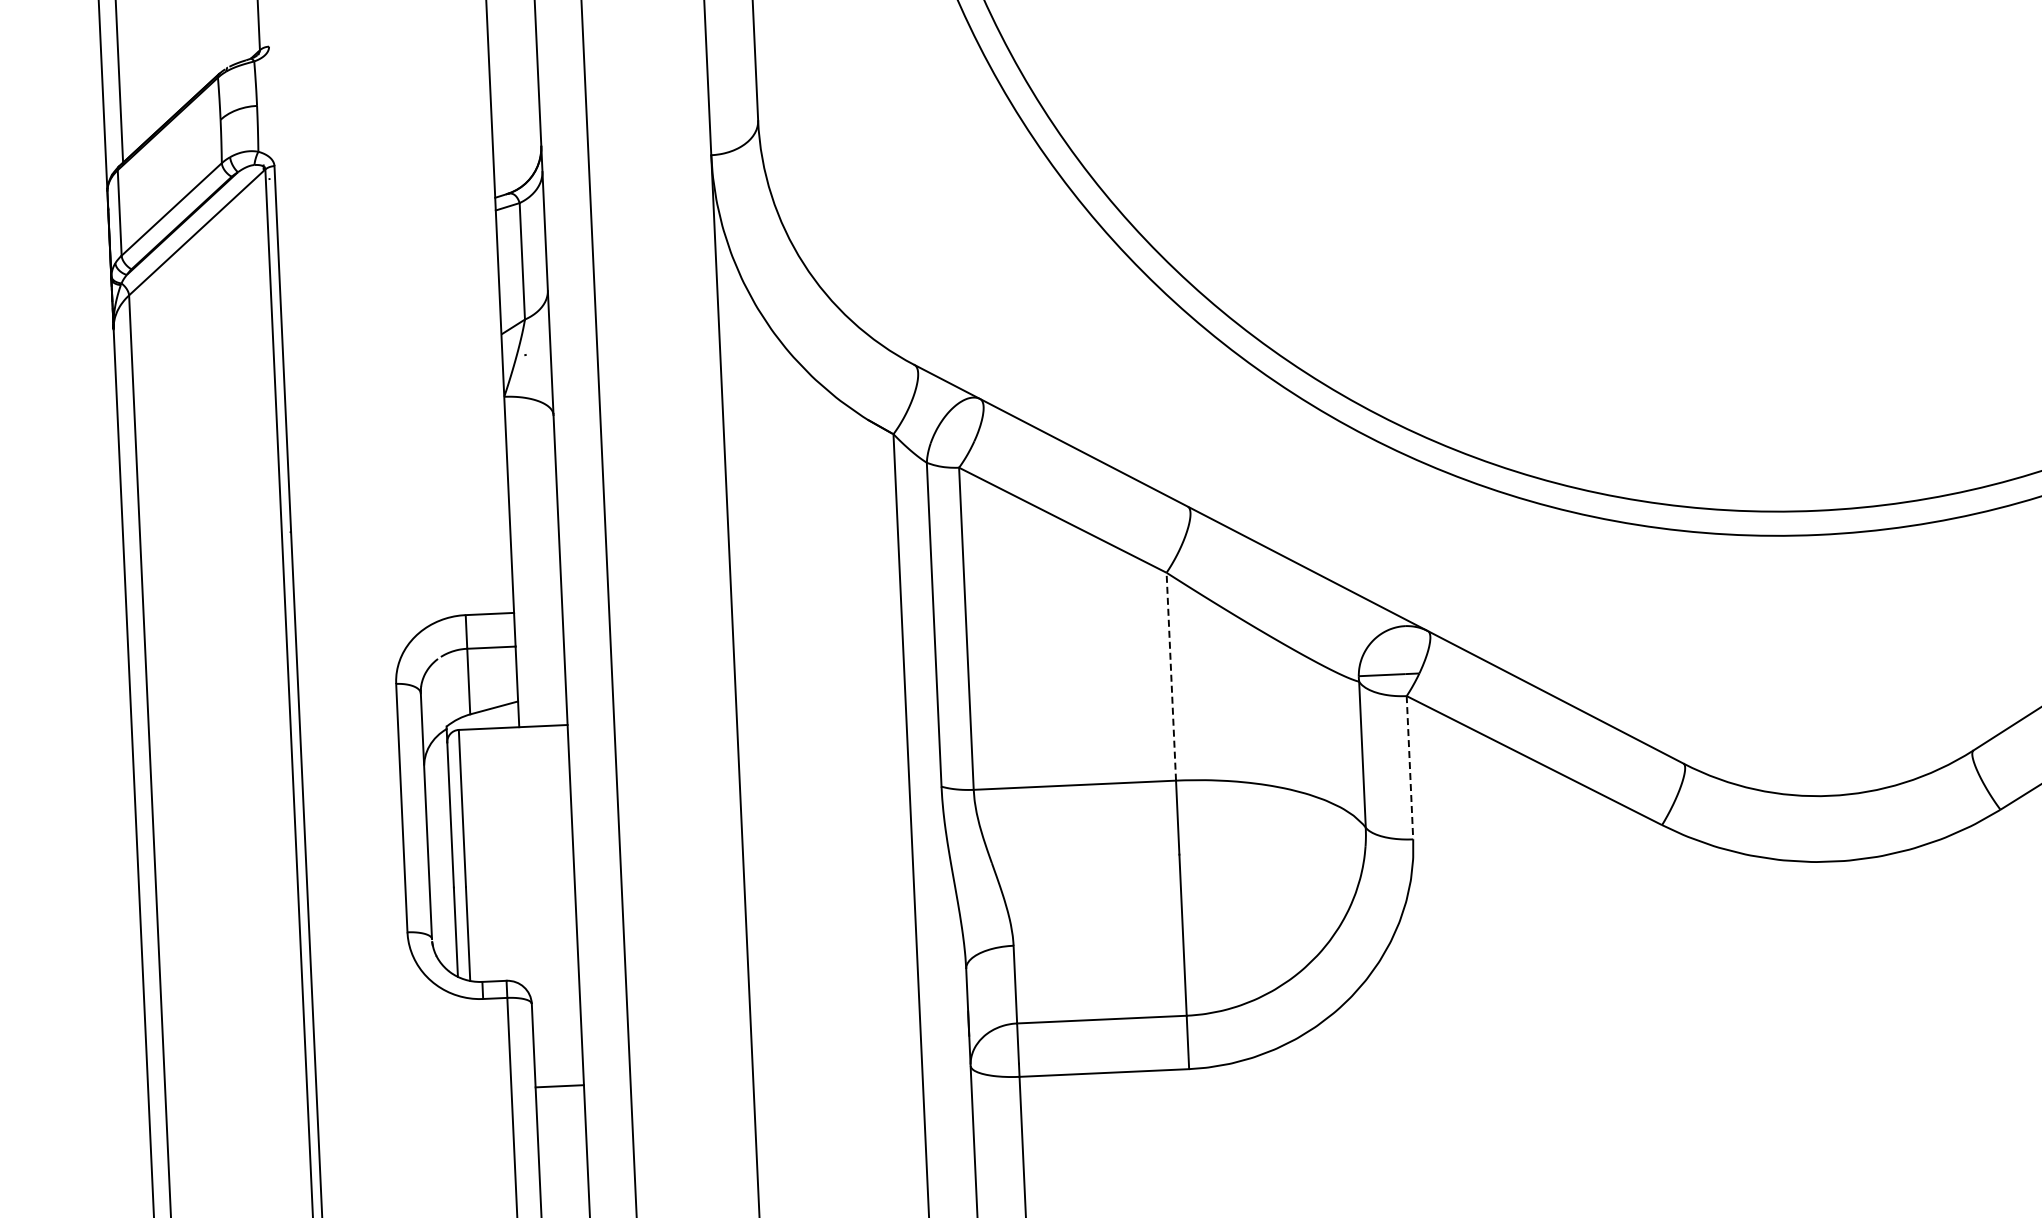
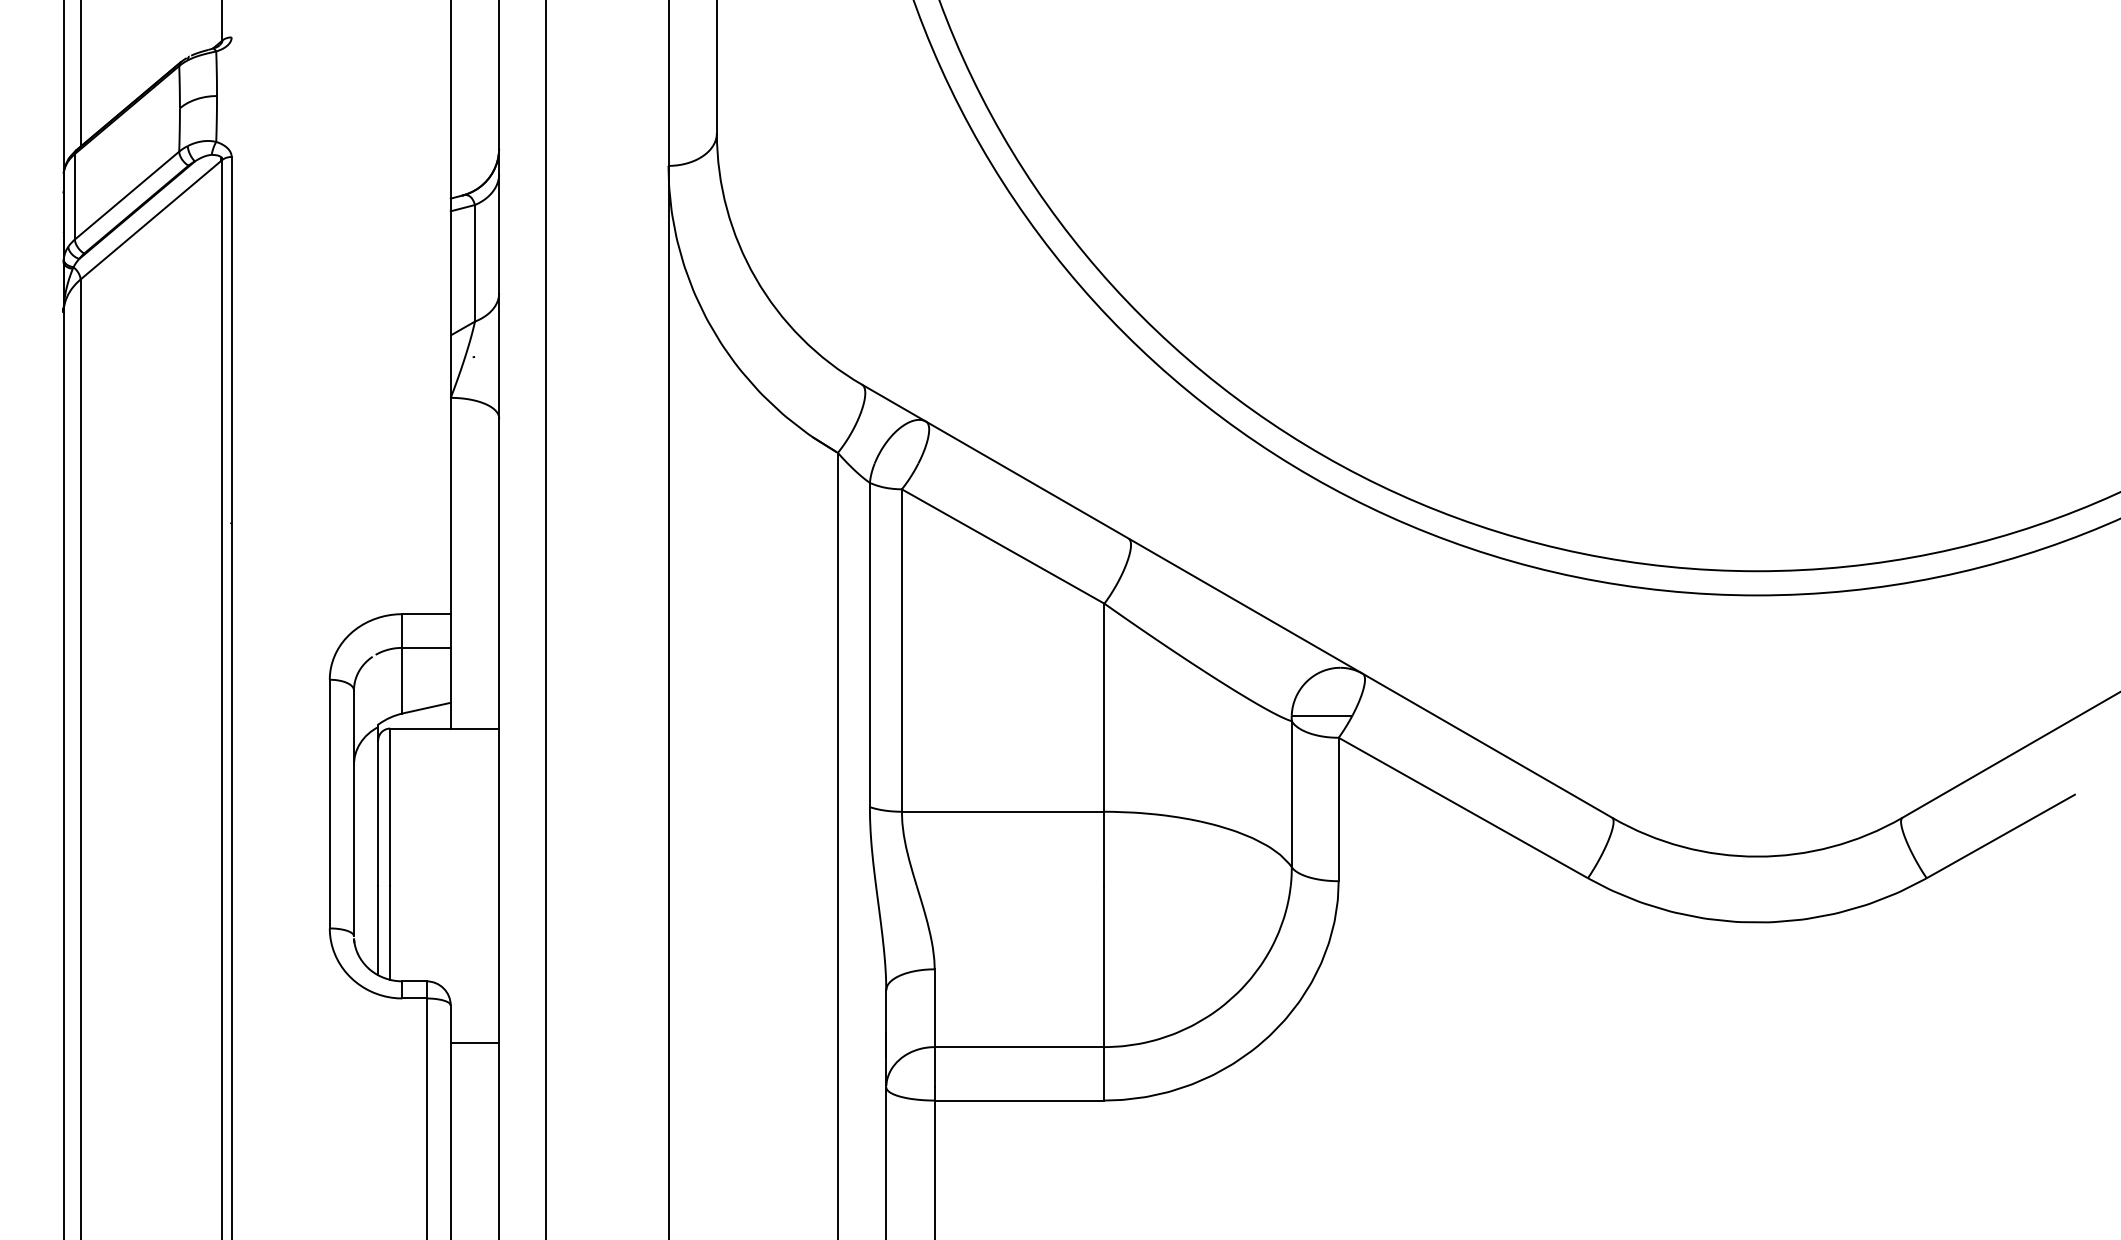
line: (1171, 676) -> (1104, 707), dashed -> solid
line: (1409, 767) -> (1338, 809), dashed -> solid
line: (559, 1086) -> (474, 1043), moved

